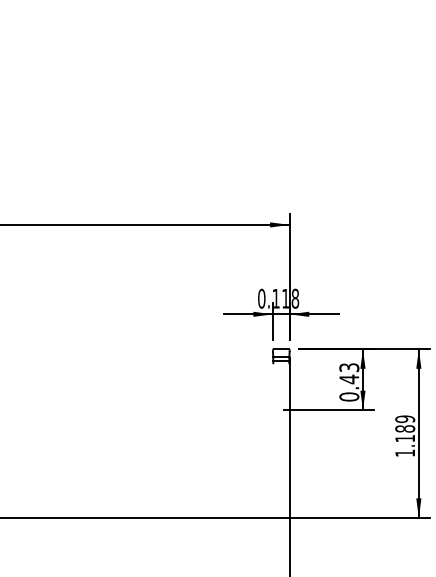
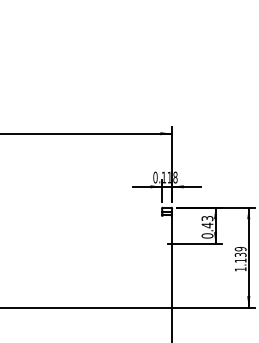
text: (404, 428) -> (240, 254), 1.189 -> 1.139

